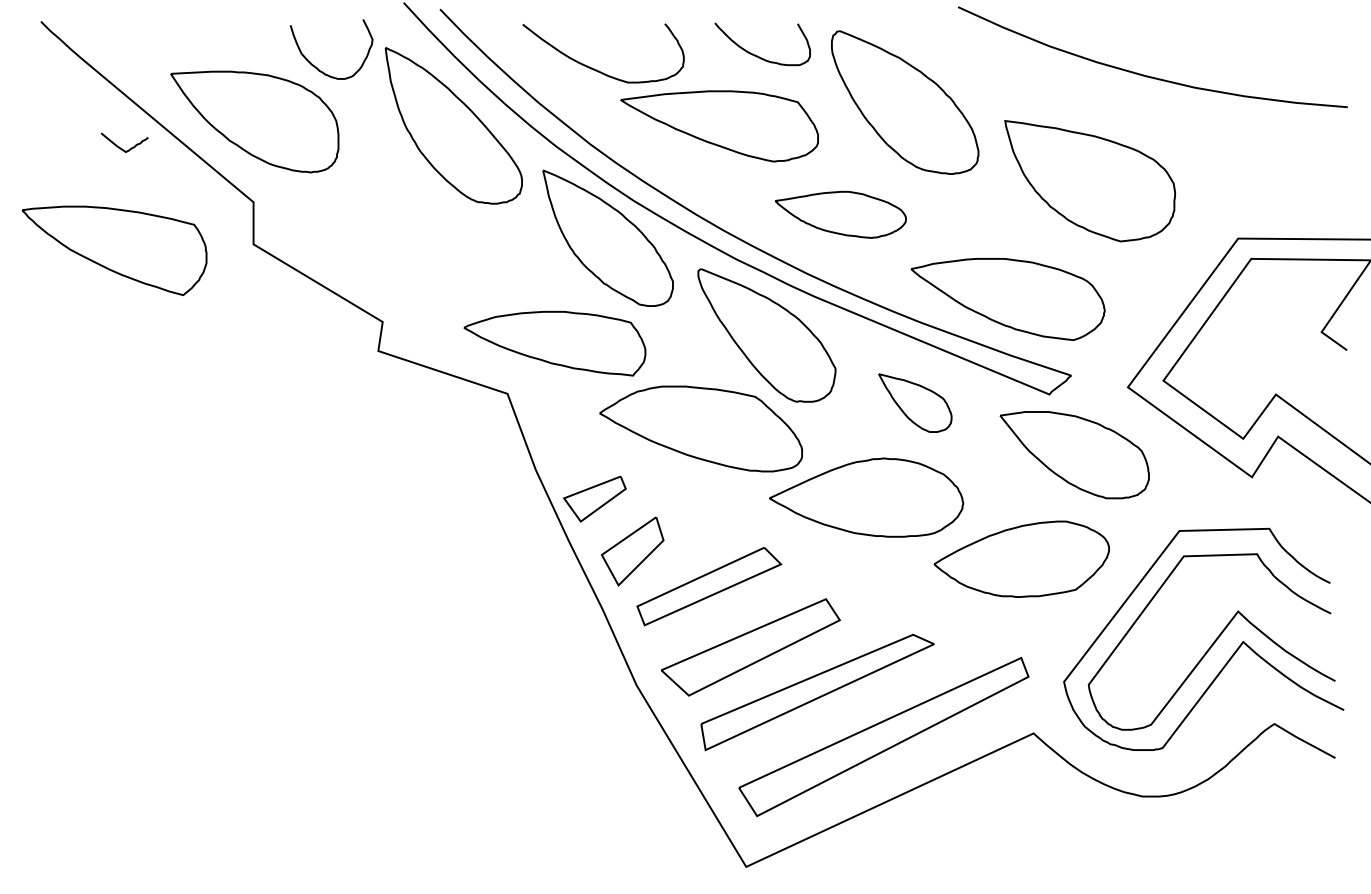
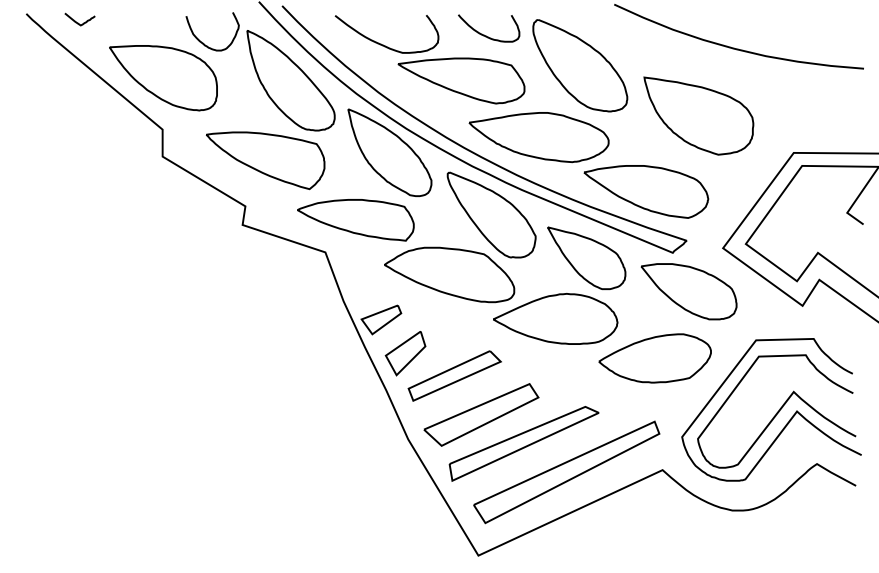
curve: (122, 147) -> (78, 22), moved
part: (839, 214) -> (538, 137), size x1.67
part: (114, 250) -> (265, 160), moved
part: (914, 403) -> (586, 258), size x1.67

